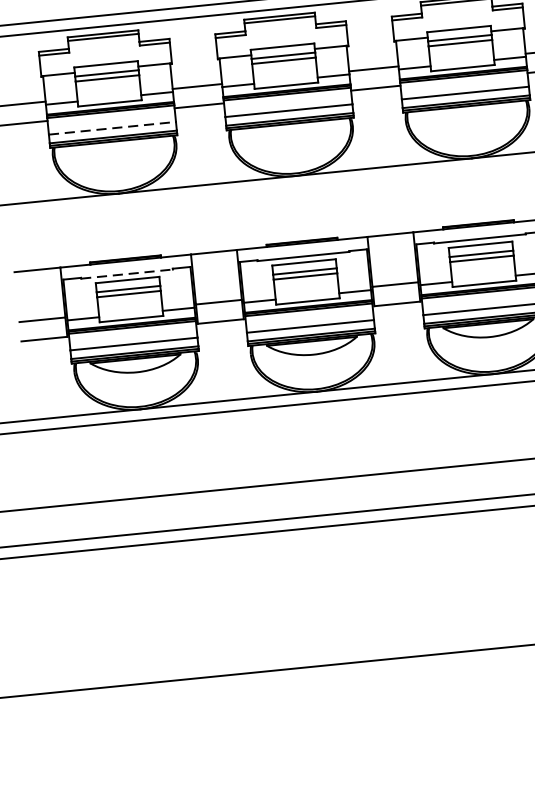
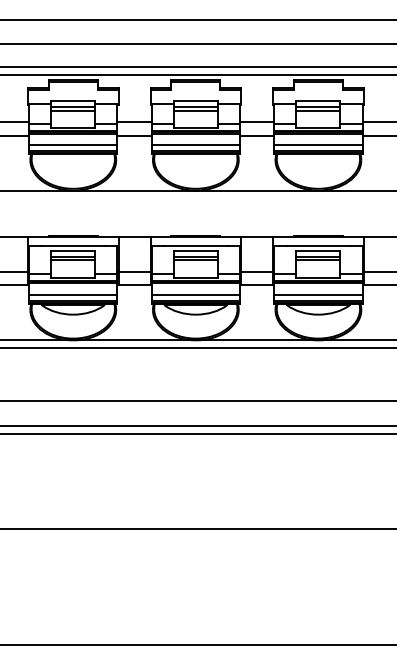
line: (112, 128) -> (73, 145), dashed -> solid
line: (127, 274) -> (73, 246), dashed -> solid

